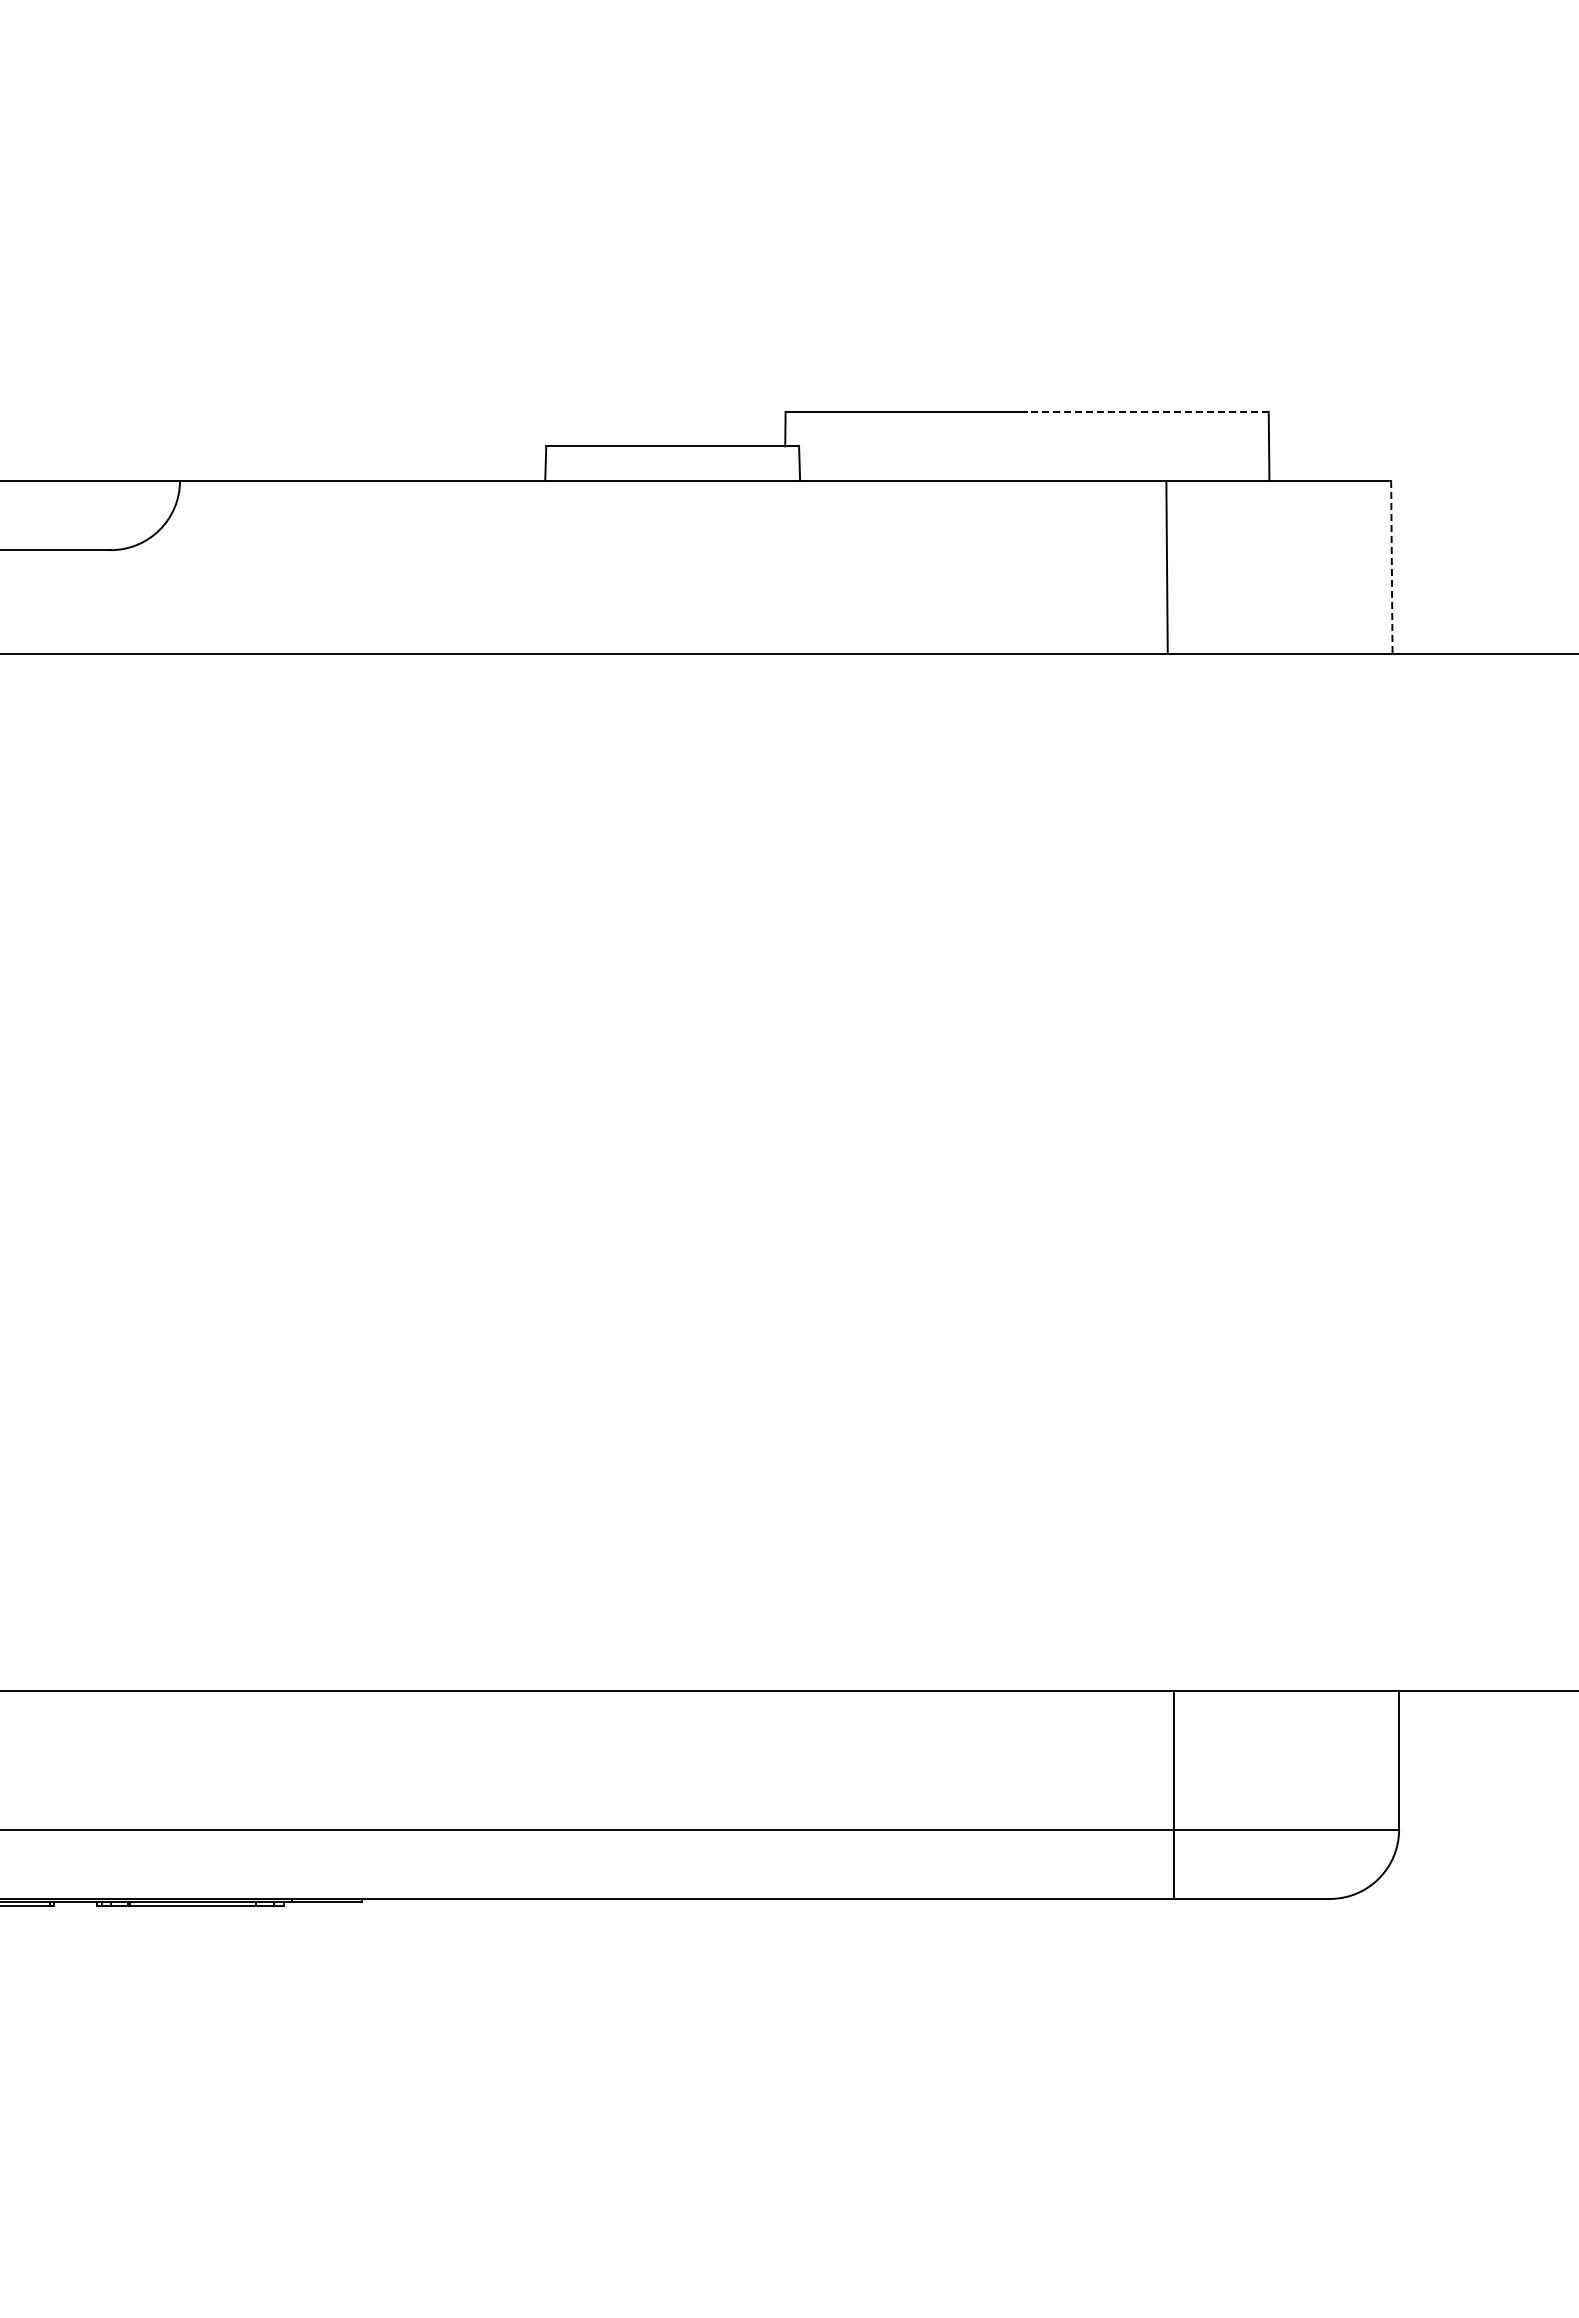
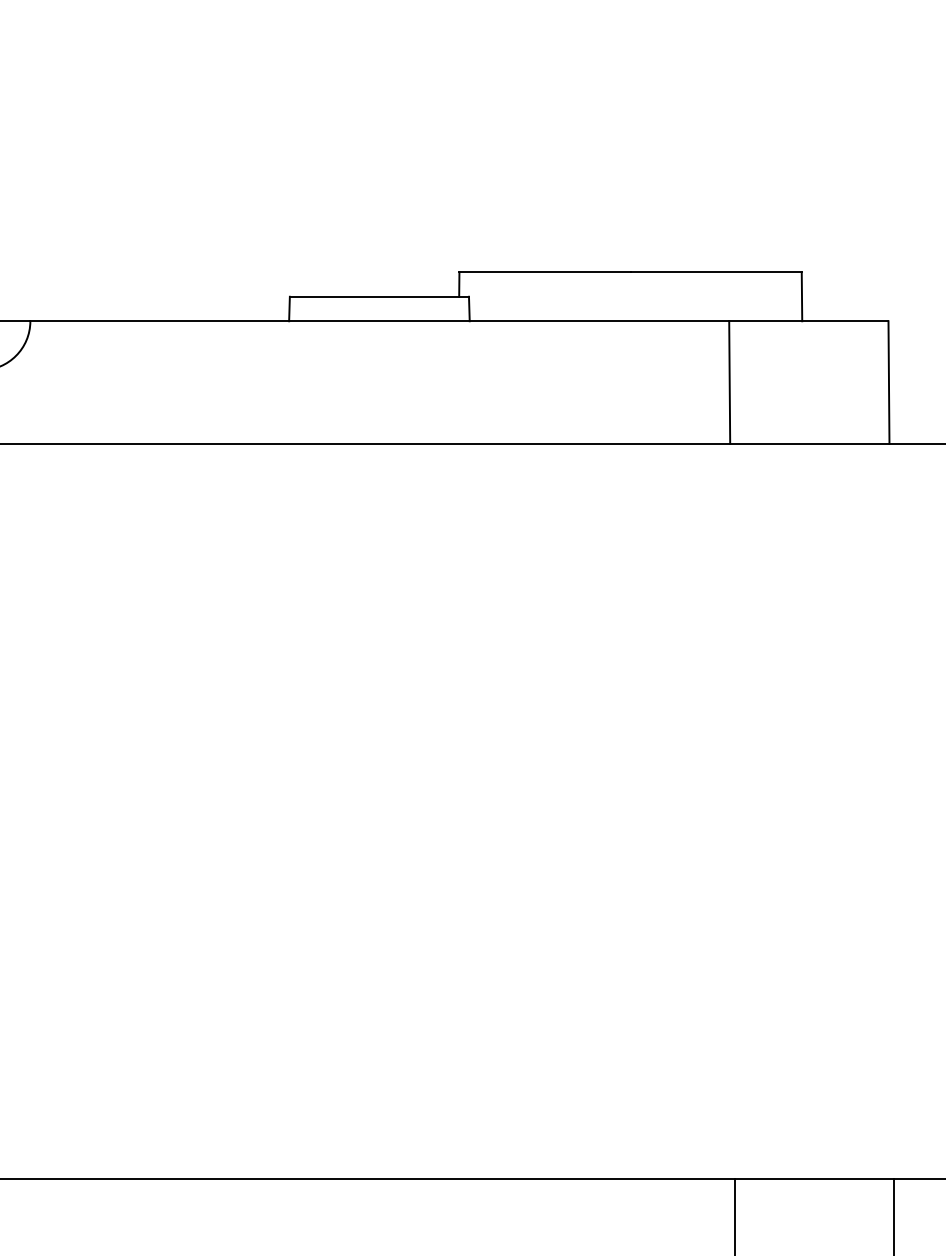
line: (1148, 411) -> (716, 272), dashed -> solid
line: (1391, 567) -> (888, 382), dashed -> solid

